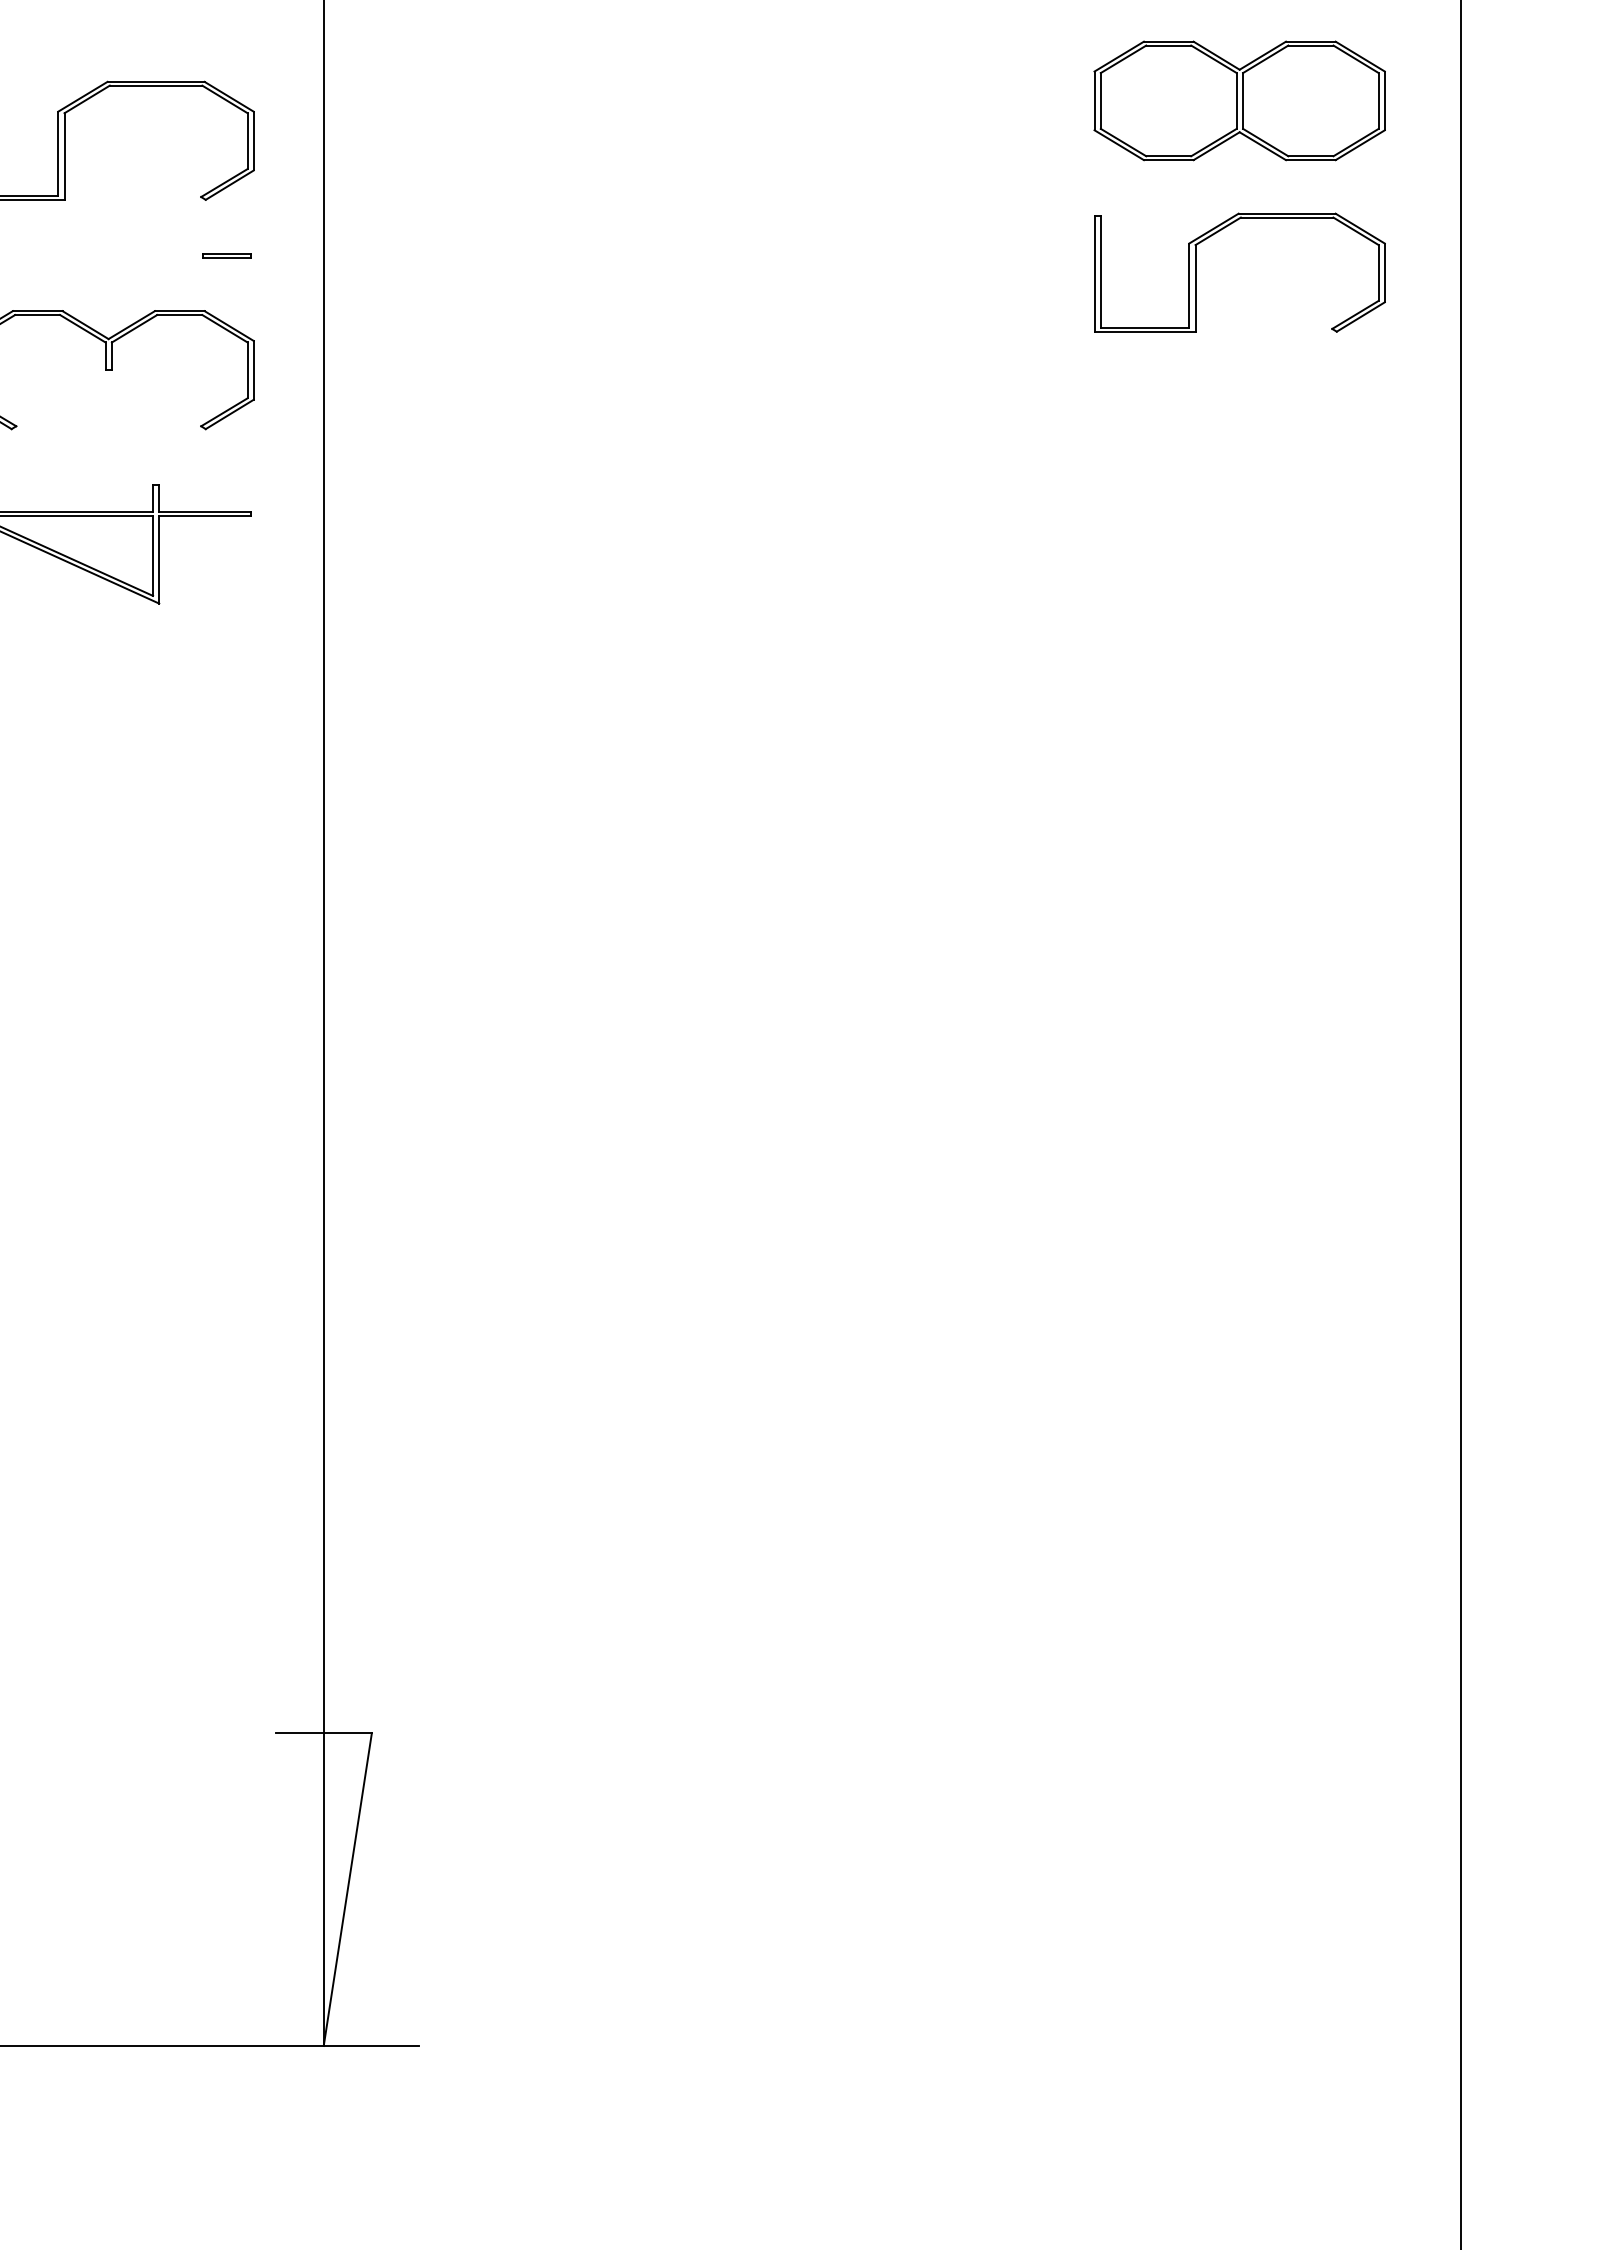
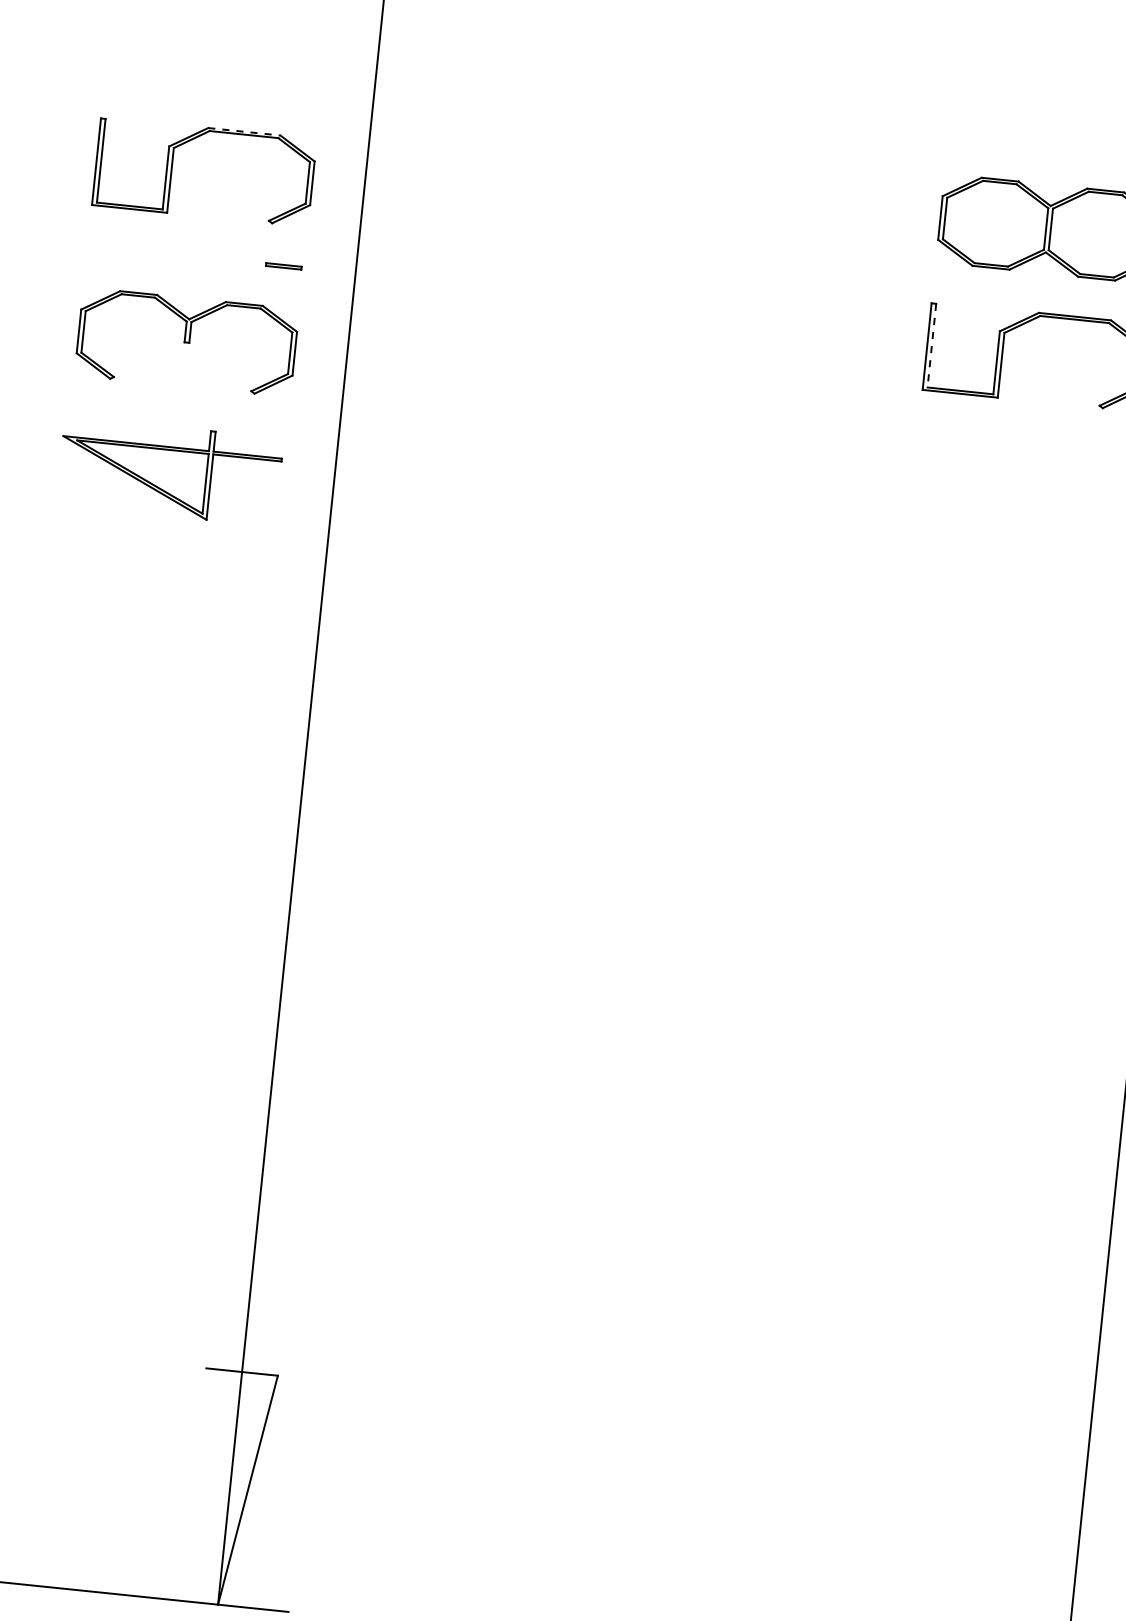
line: (156, 81) -> (244, 131), solid -> dashed
line: (1100, 272) -> (931, 346), solid -> dashed

